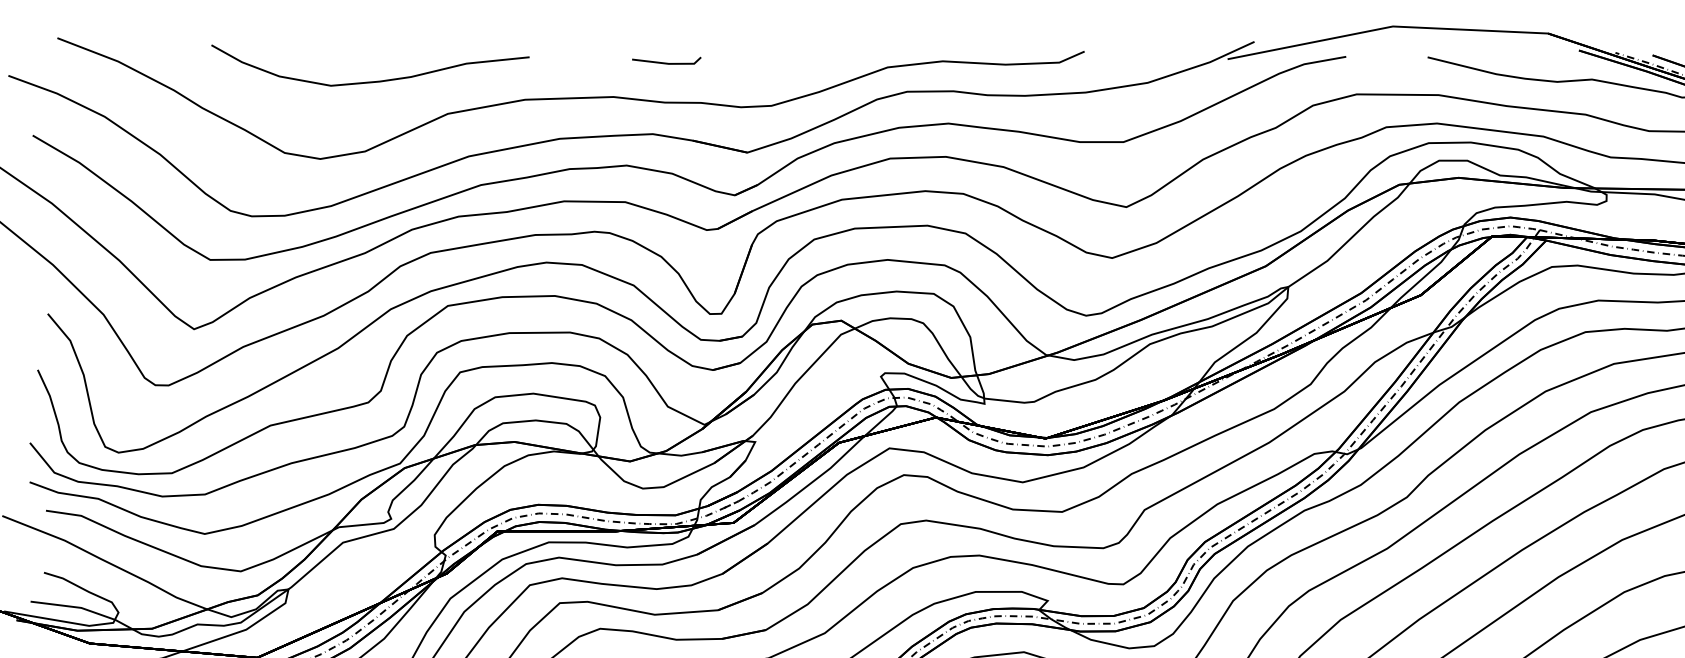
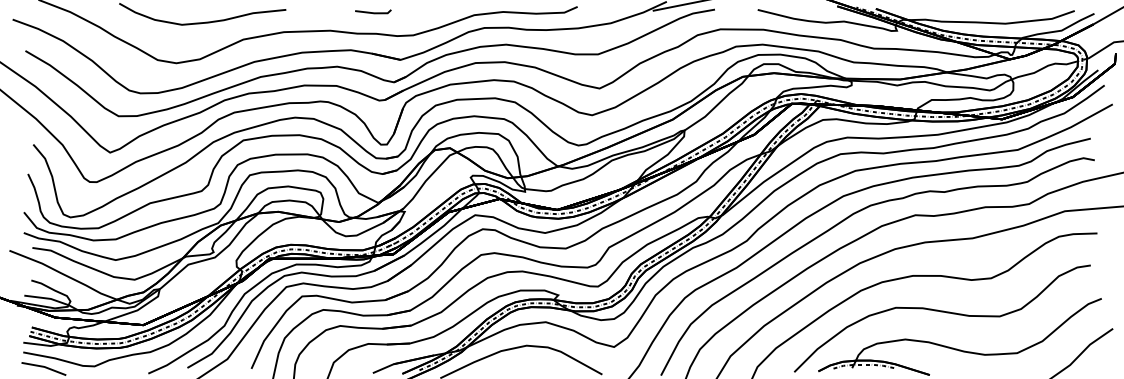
line: (667, 62) -> (373, 12), moved

